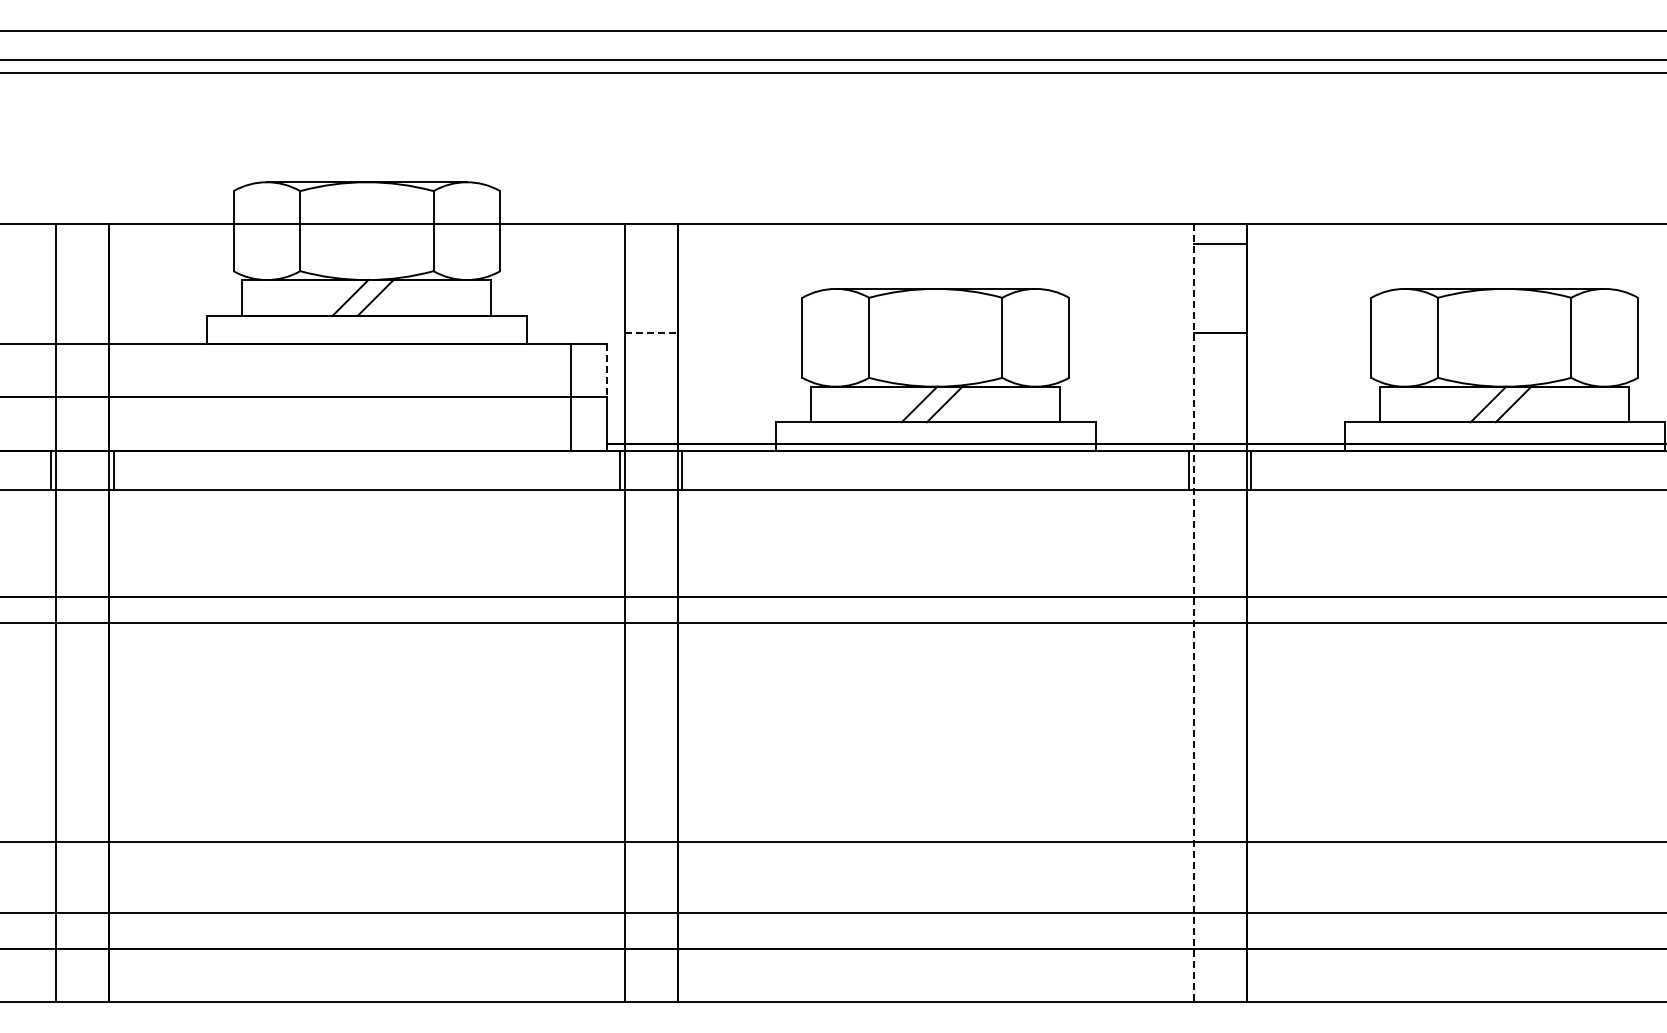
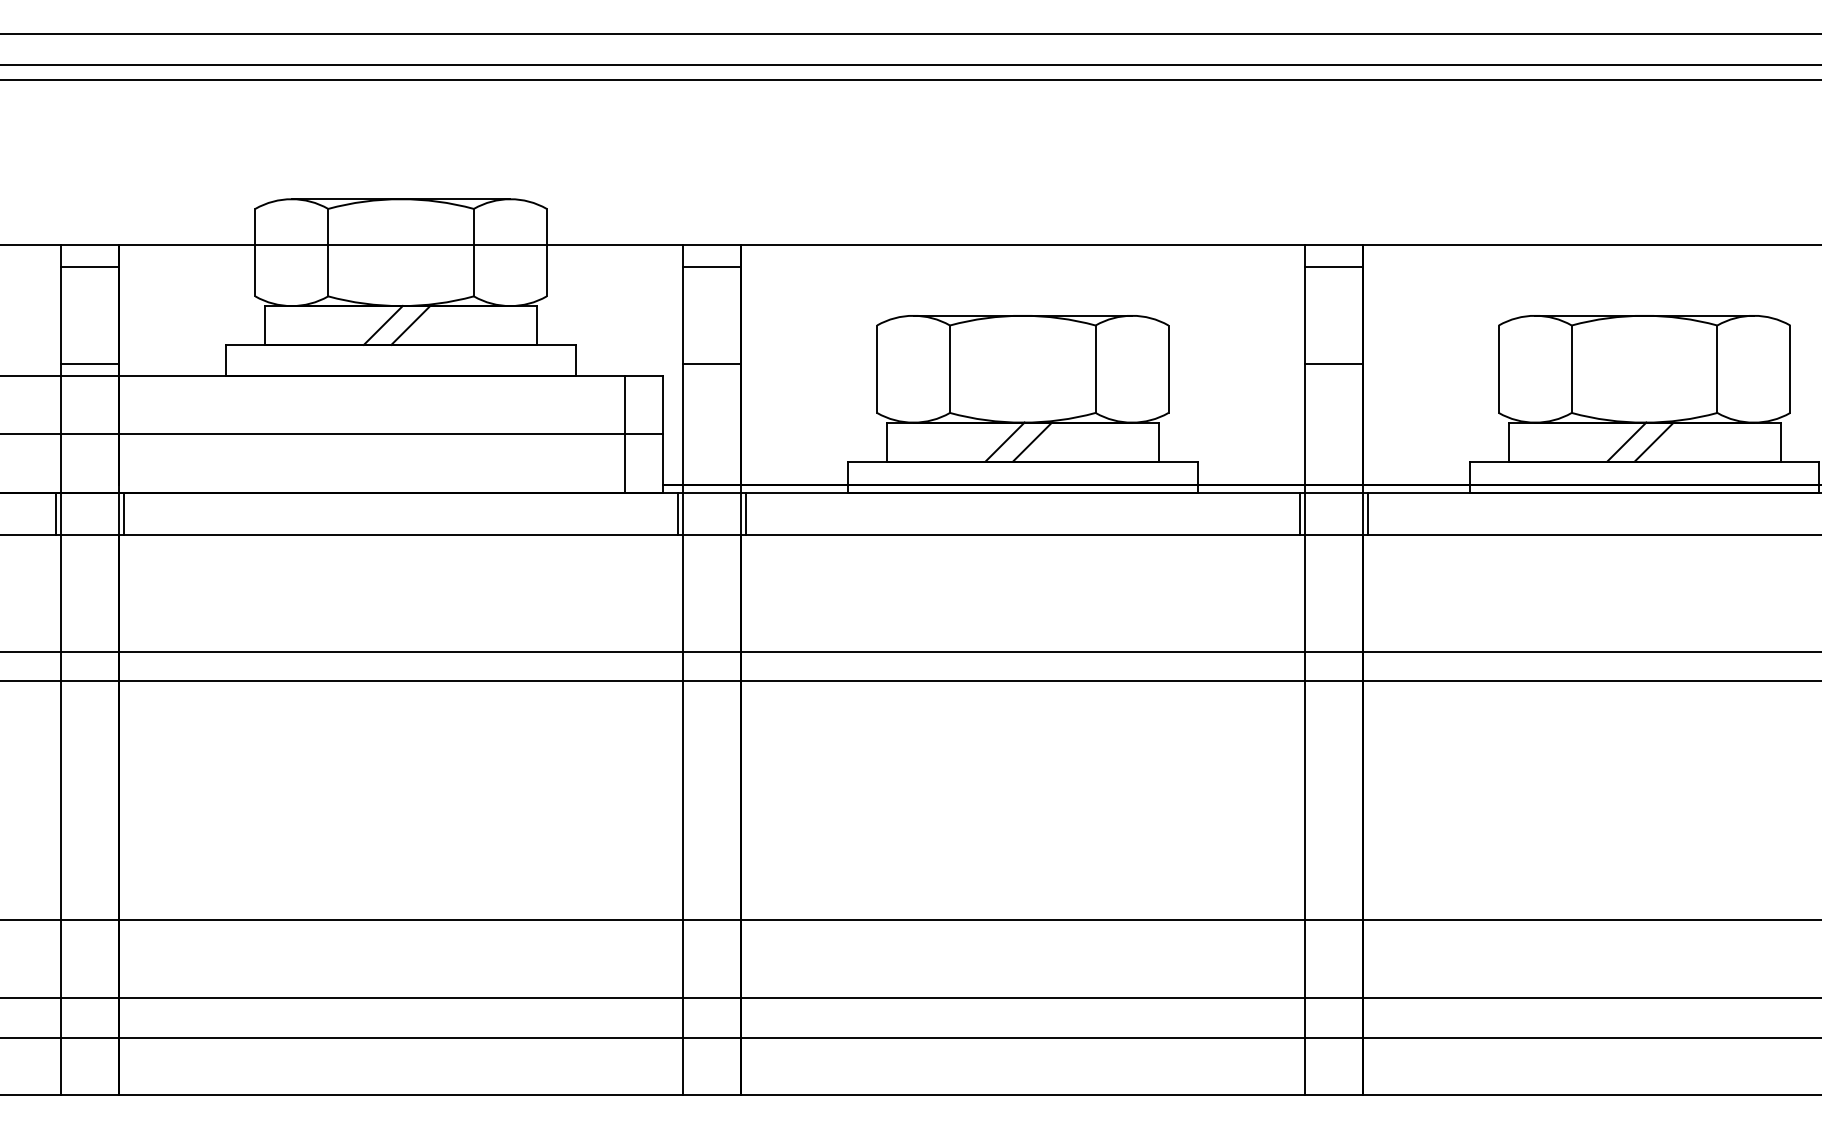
line: (82, 244) -> (90, 267), added
line: (651, 244) -> (712, 267), added
line: (82, 333) -> (90, 364), added
line: (651, 333) -> (712, 364), dashed -> solid
line: (606, 370) -> (662, 404), dashed -> solid
line: (1193, 612) -> (1304, 669), dashed -> solid

